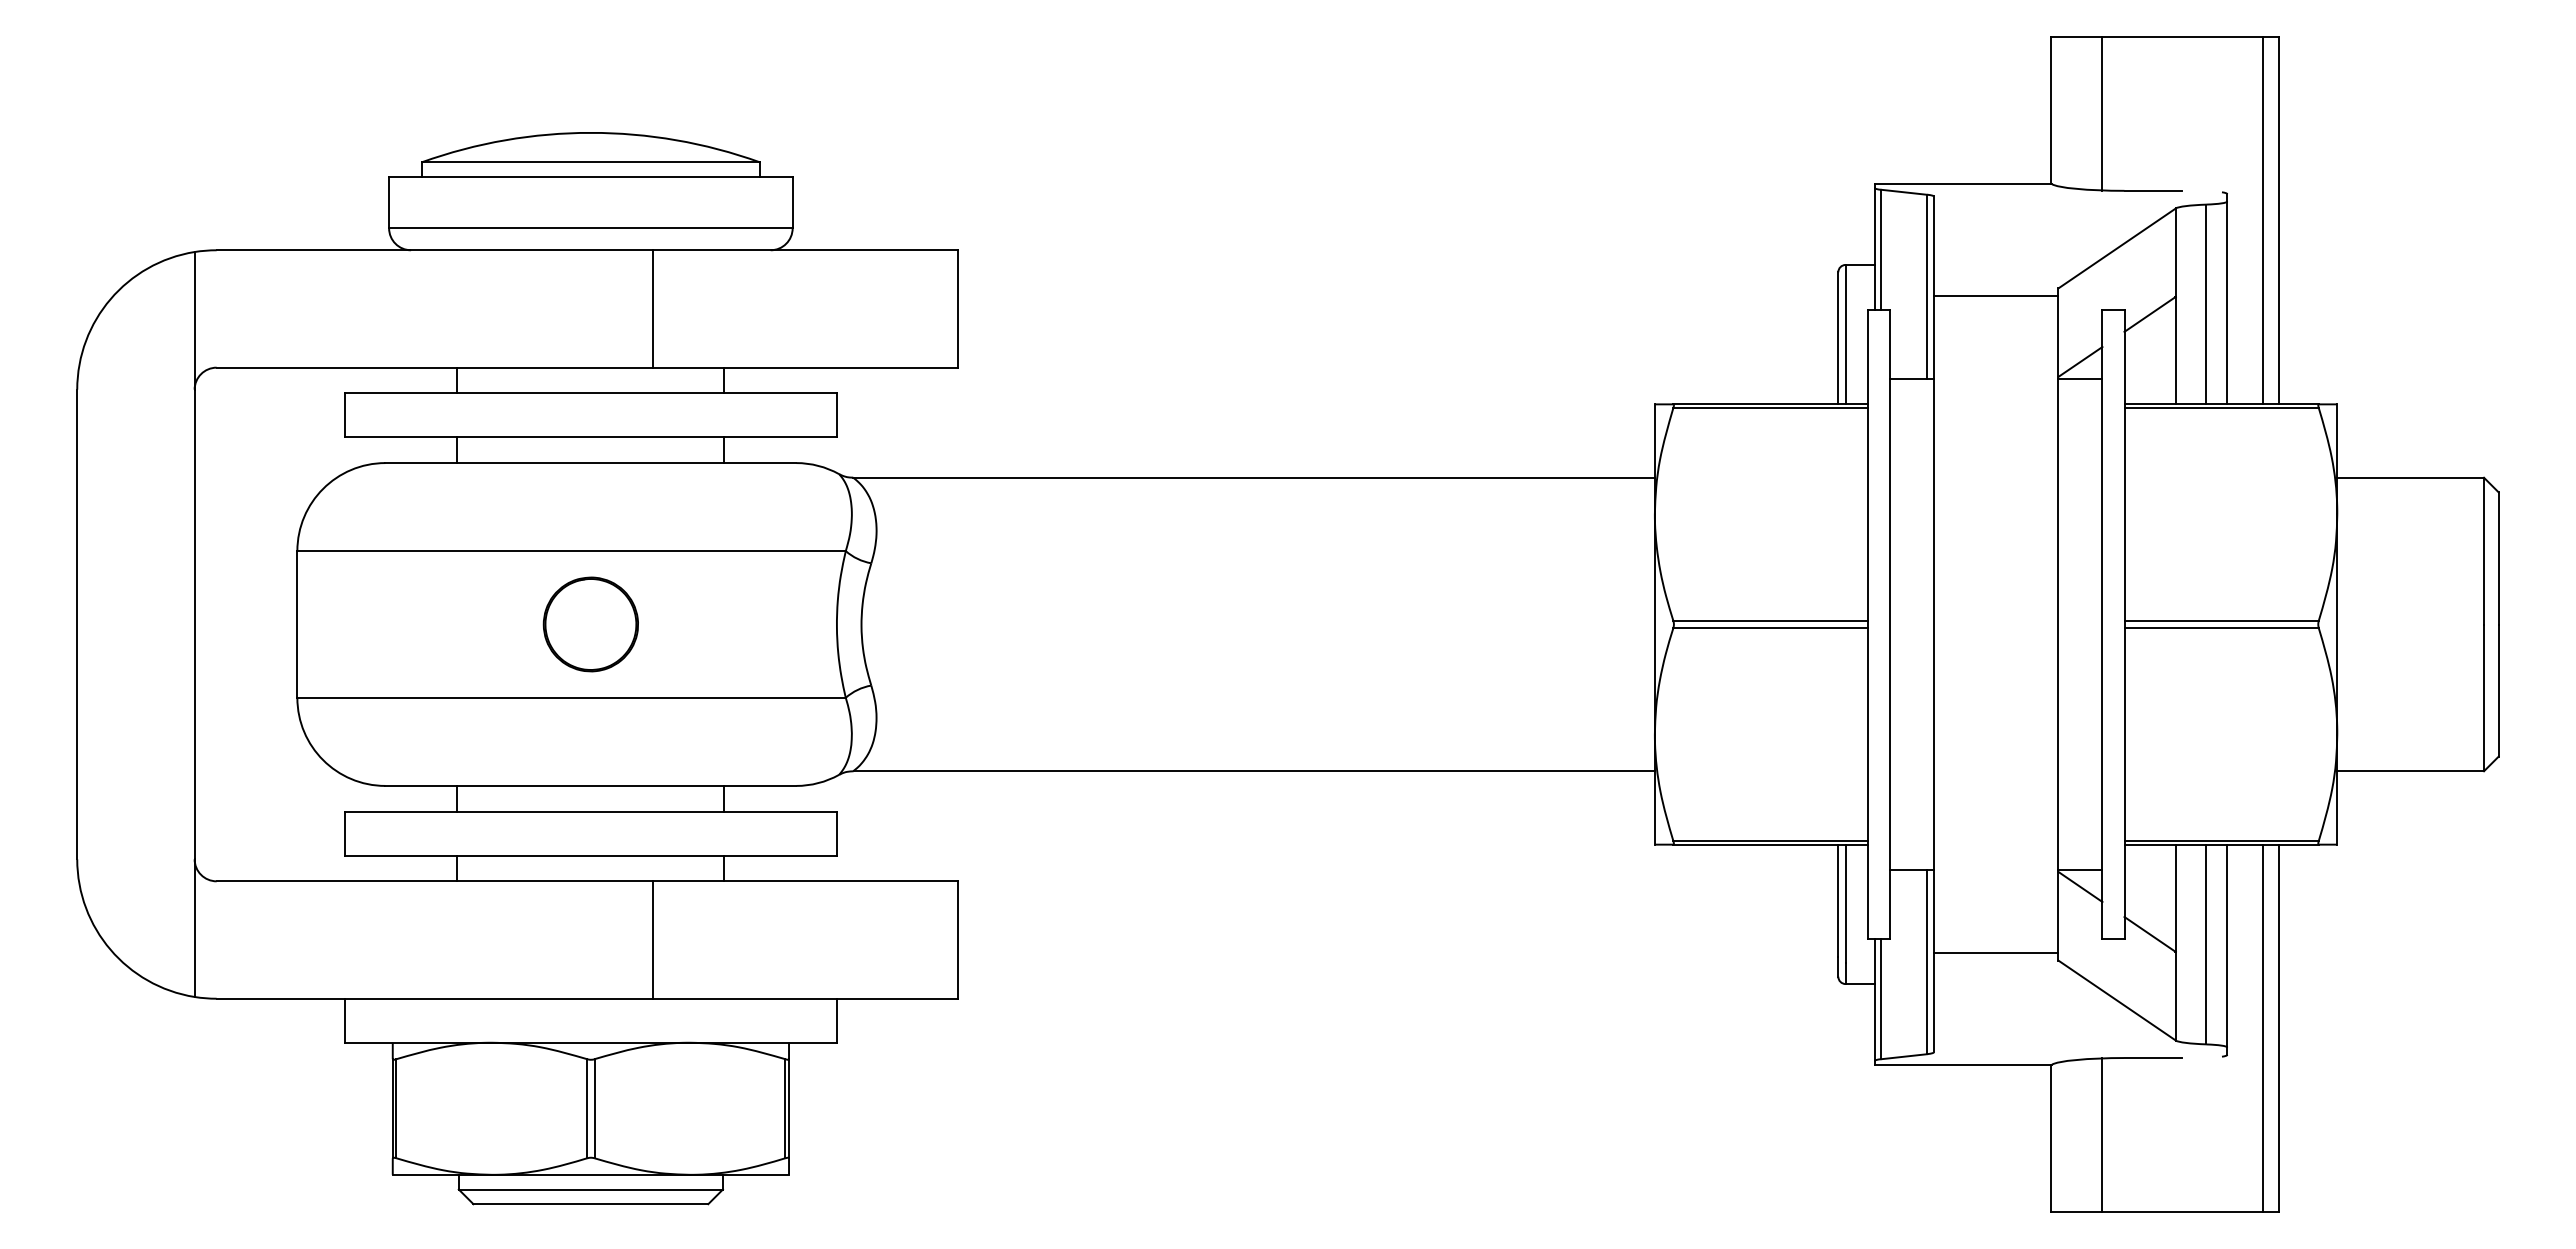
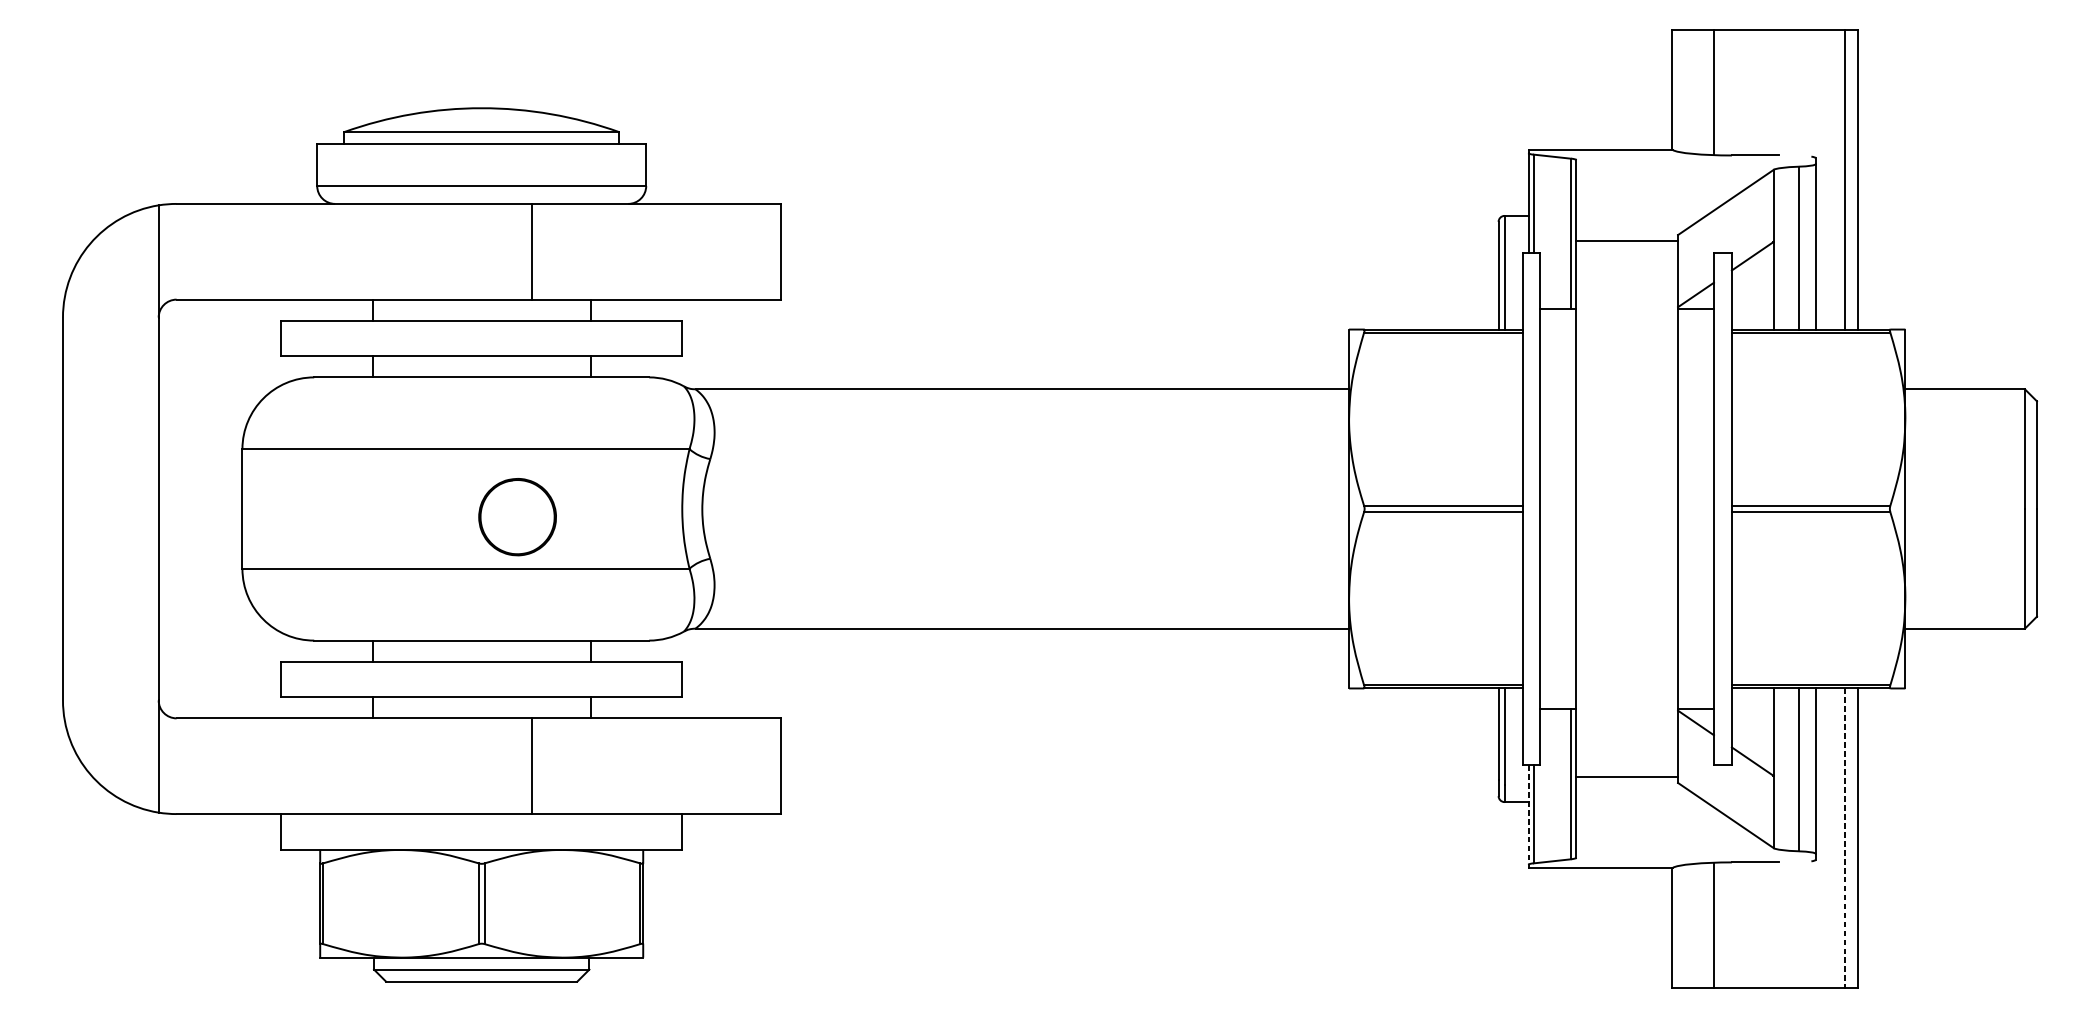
part: (590, 624) -> (517, 517), moved
line: (1875, 1000) -> (1528, 815), solid -> dashed
line: (2263, 1028) -> (1845, 838), solid -> dashed

